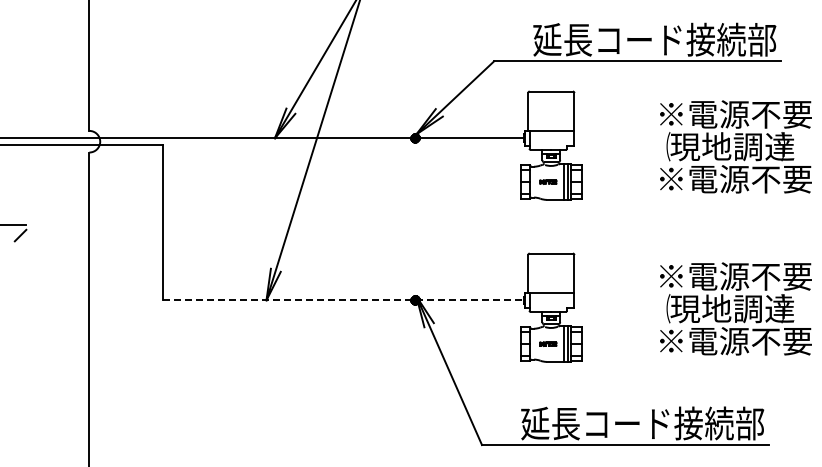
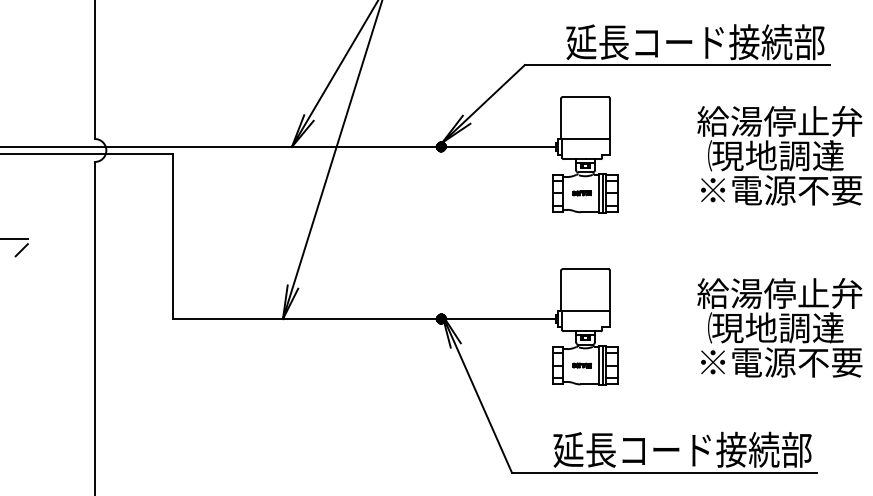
text: (733, 113) -> (779, 120), ※電源不要 -> 給湯停止弁
text: (733, 275) -> (779, 292), ※電源不要 -> 給湯停止弁
line: (343, 300) -> (364, 319), dashed -> solid

